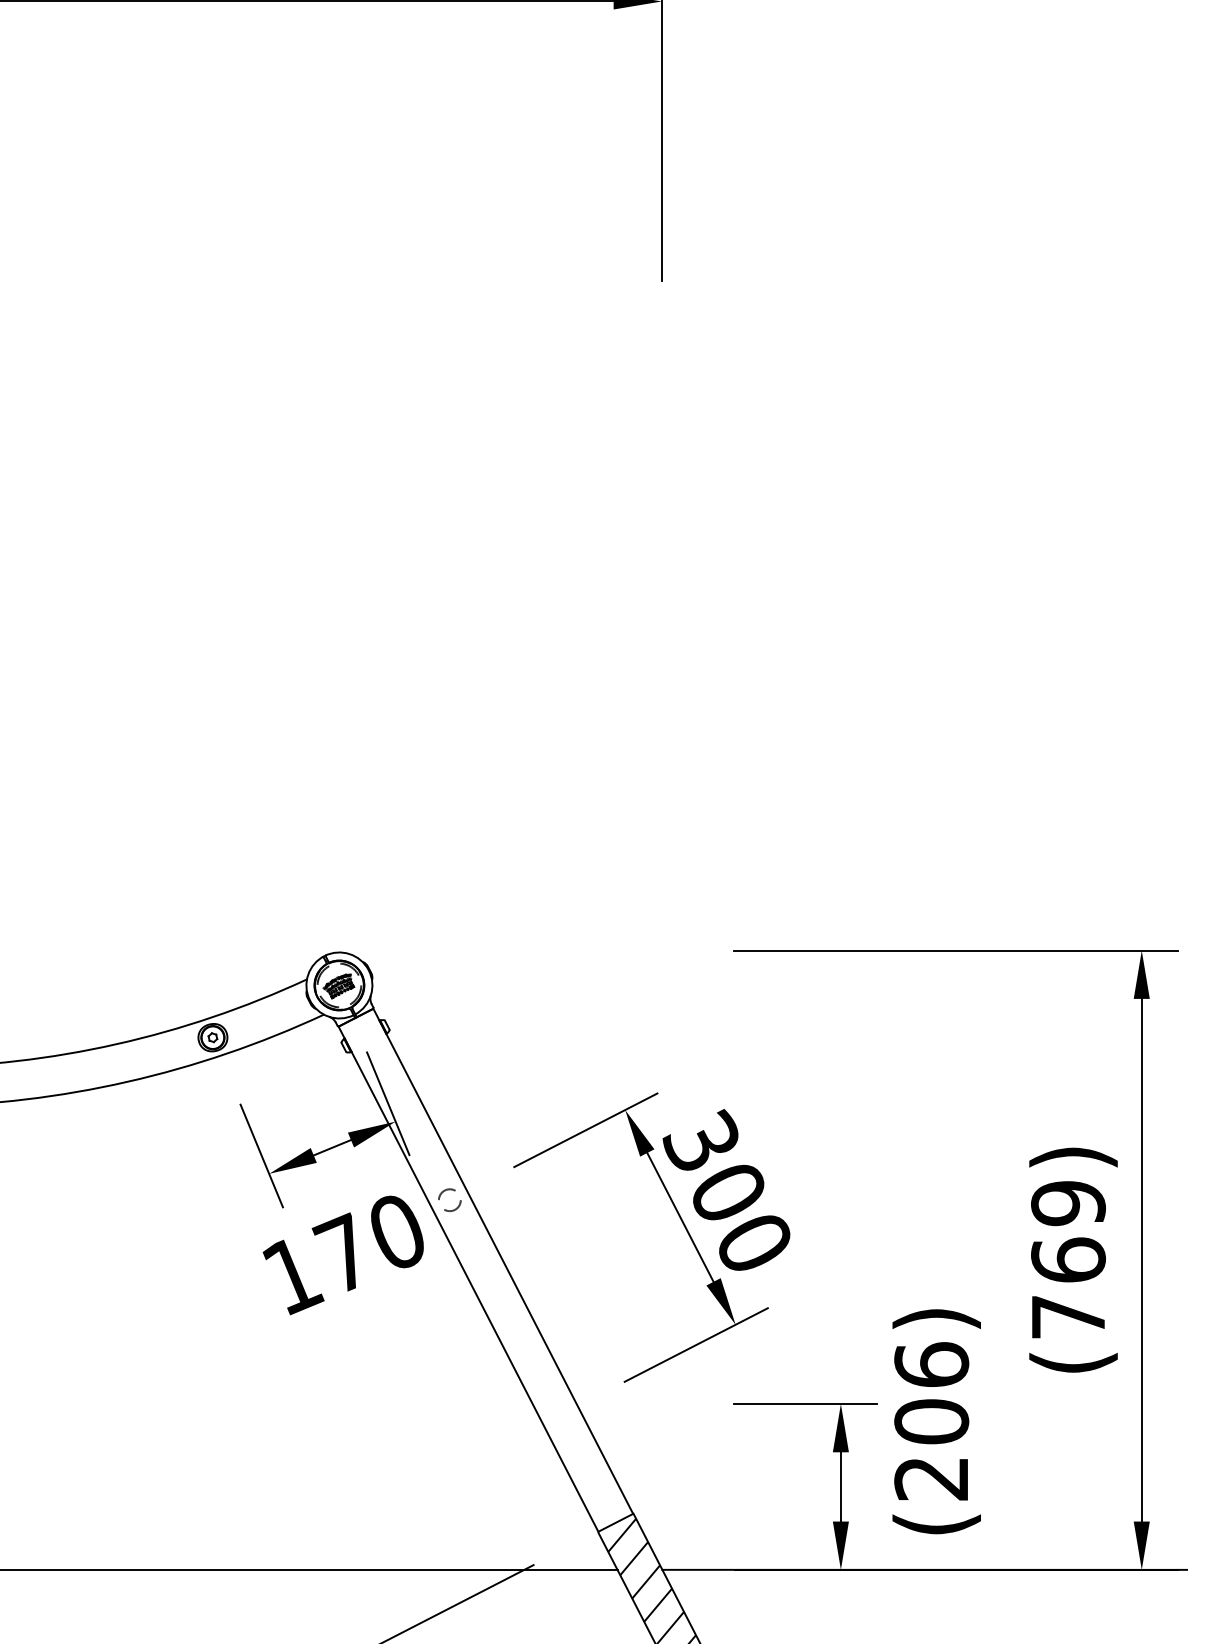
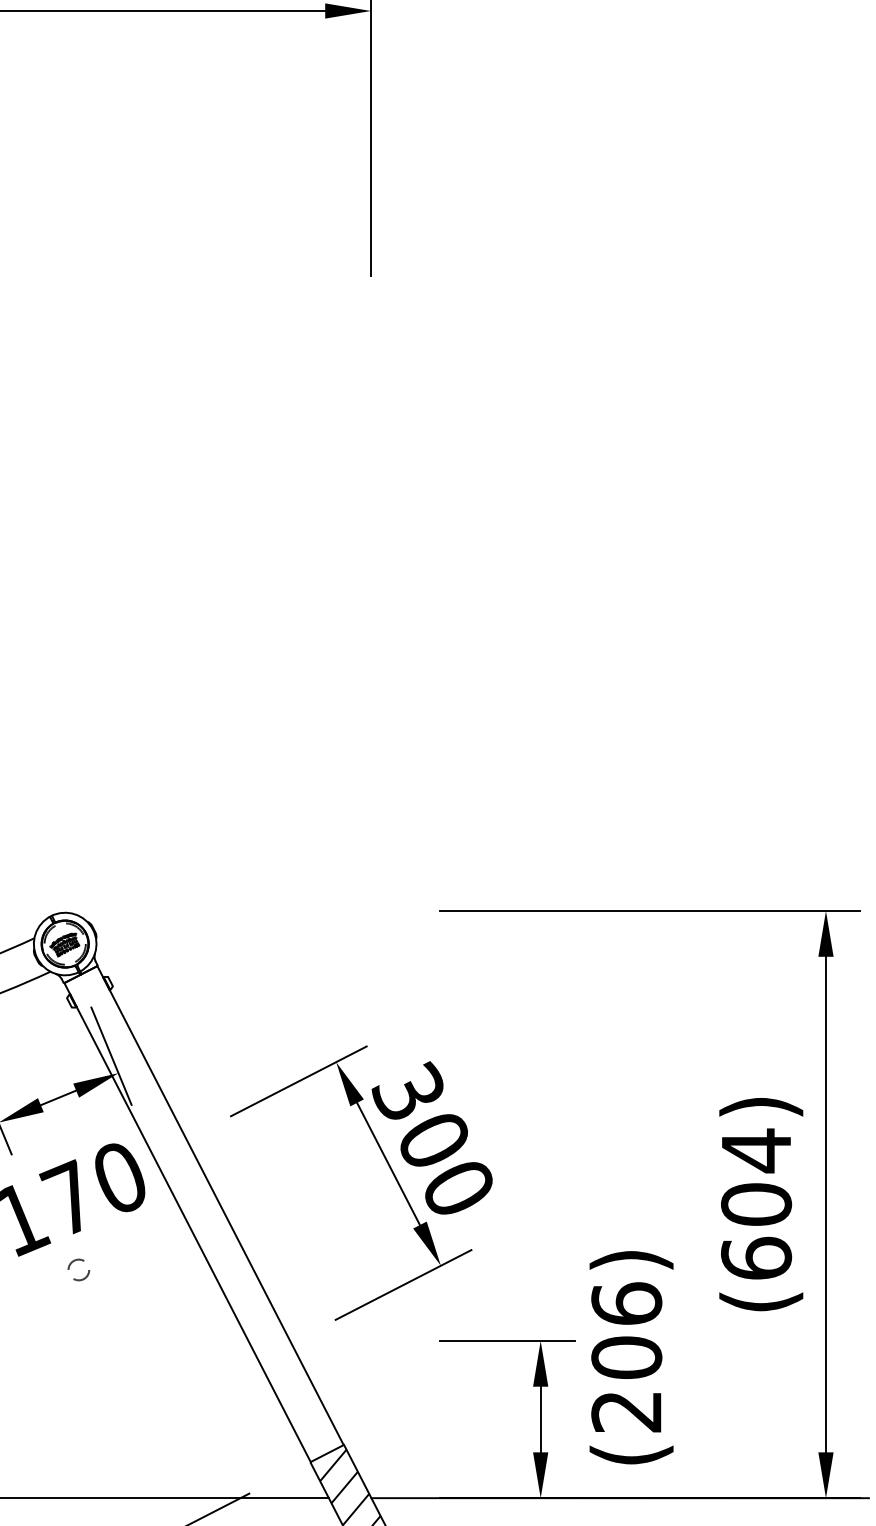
circle: (449, 1199) -> (78, 1269), moved
text: (1068, 1259) -> (756, 1203), (769) -> (604)

